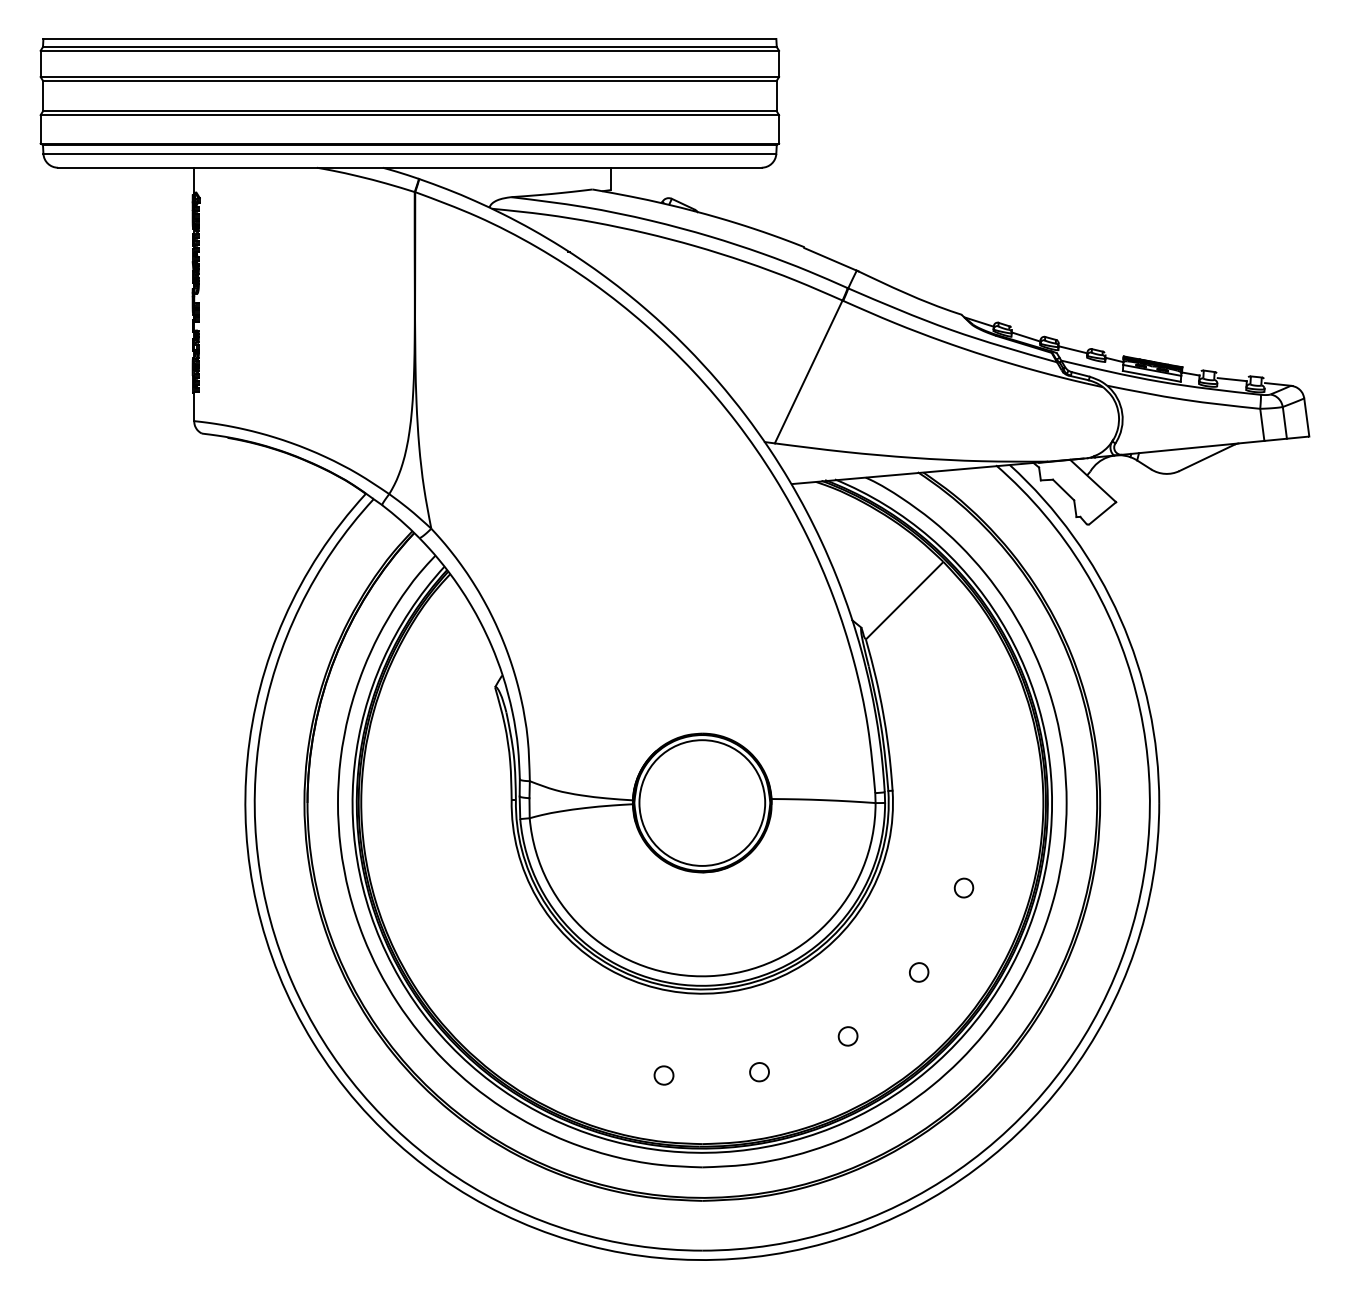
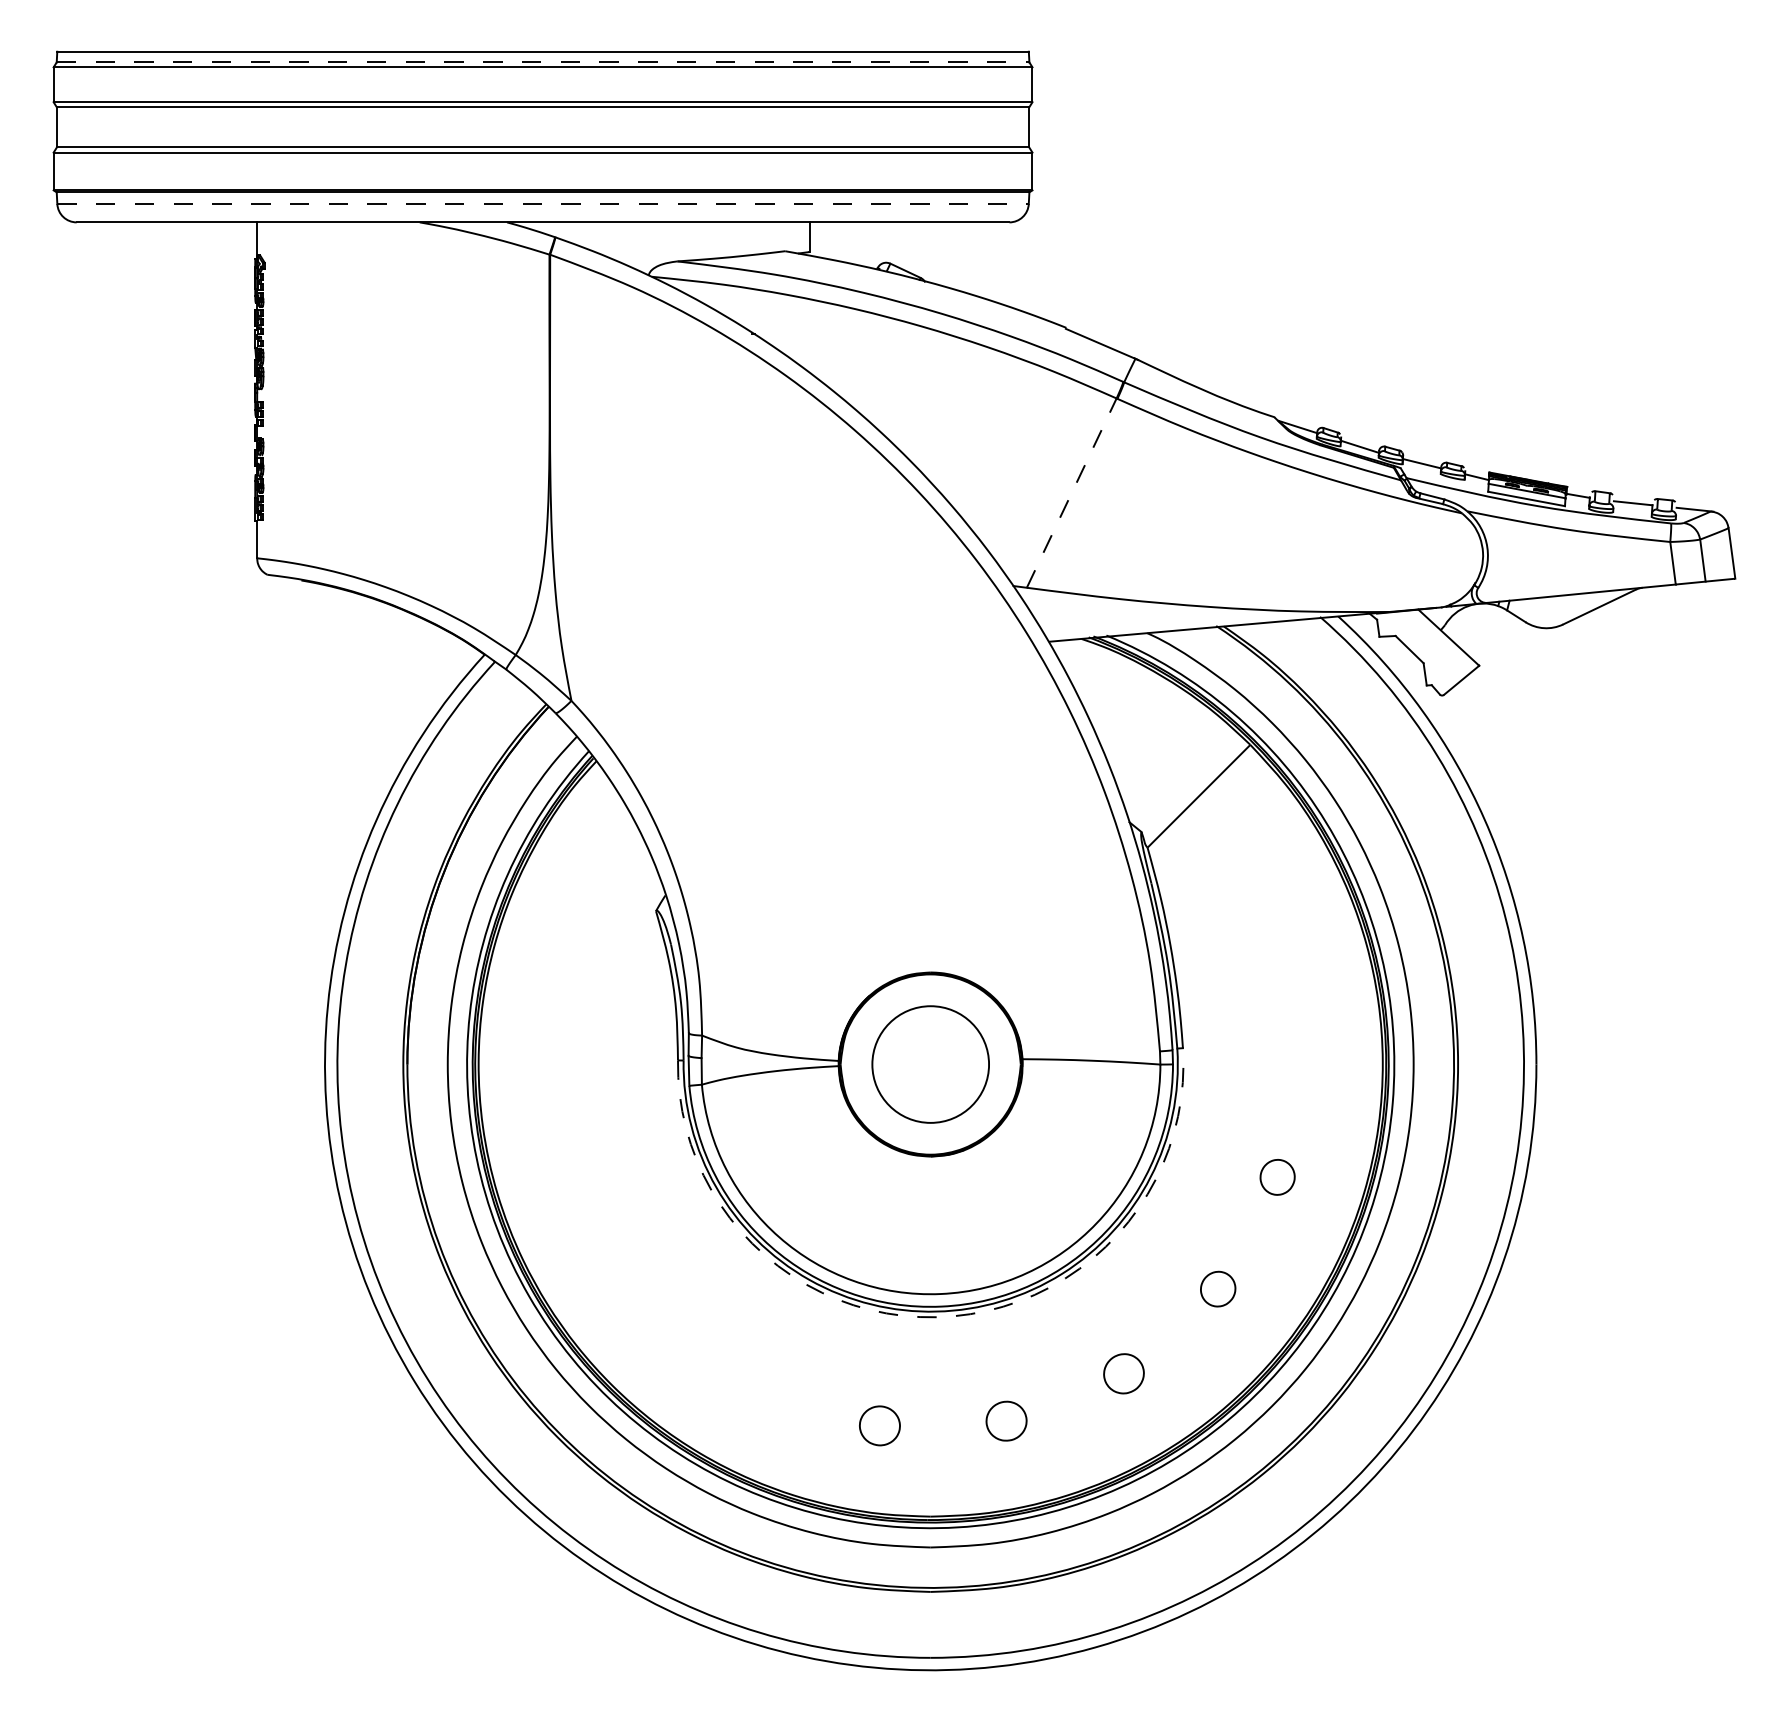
line: (410, 47) -> (543, 62), solid -> dashed
line: (410, 154) -> (543, 204), solid -> dashed
line: (808, 372) -> (1071, 493), solid -> dashed
circle: (702, 803) -> (930, 1064), size x0.7
part: (963, 887) -> (1277, 1176), size x1.4
part: (918, 972) -> (1217, 1288), size x1.4
arc: (706, 993) -> (936, 1317), solid -> dashed
part: (847, 1036) -> (1123, 1373), size x1.6
part: (759, 1072) -> (1006, 1421), size x1.6
part: (663, 1075) -> (879, 1425), size x1.6

